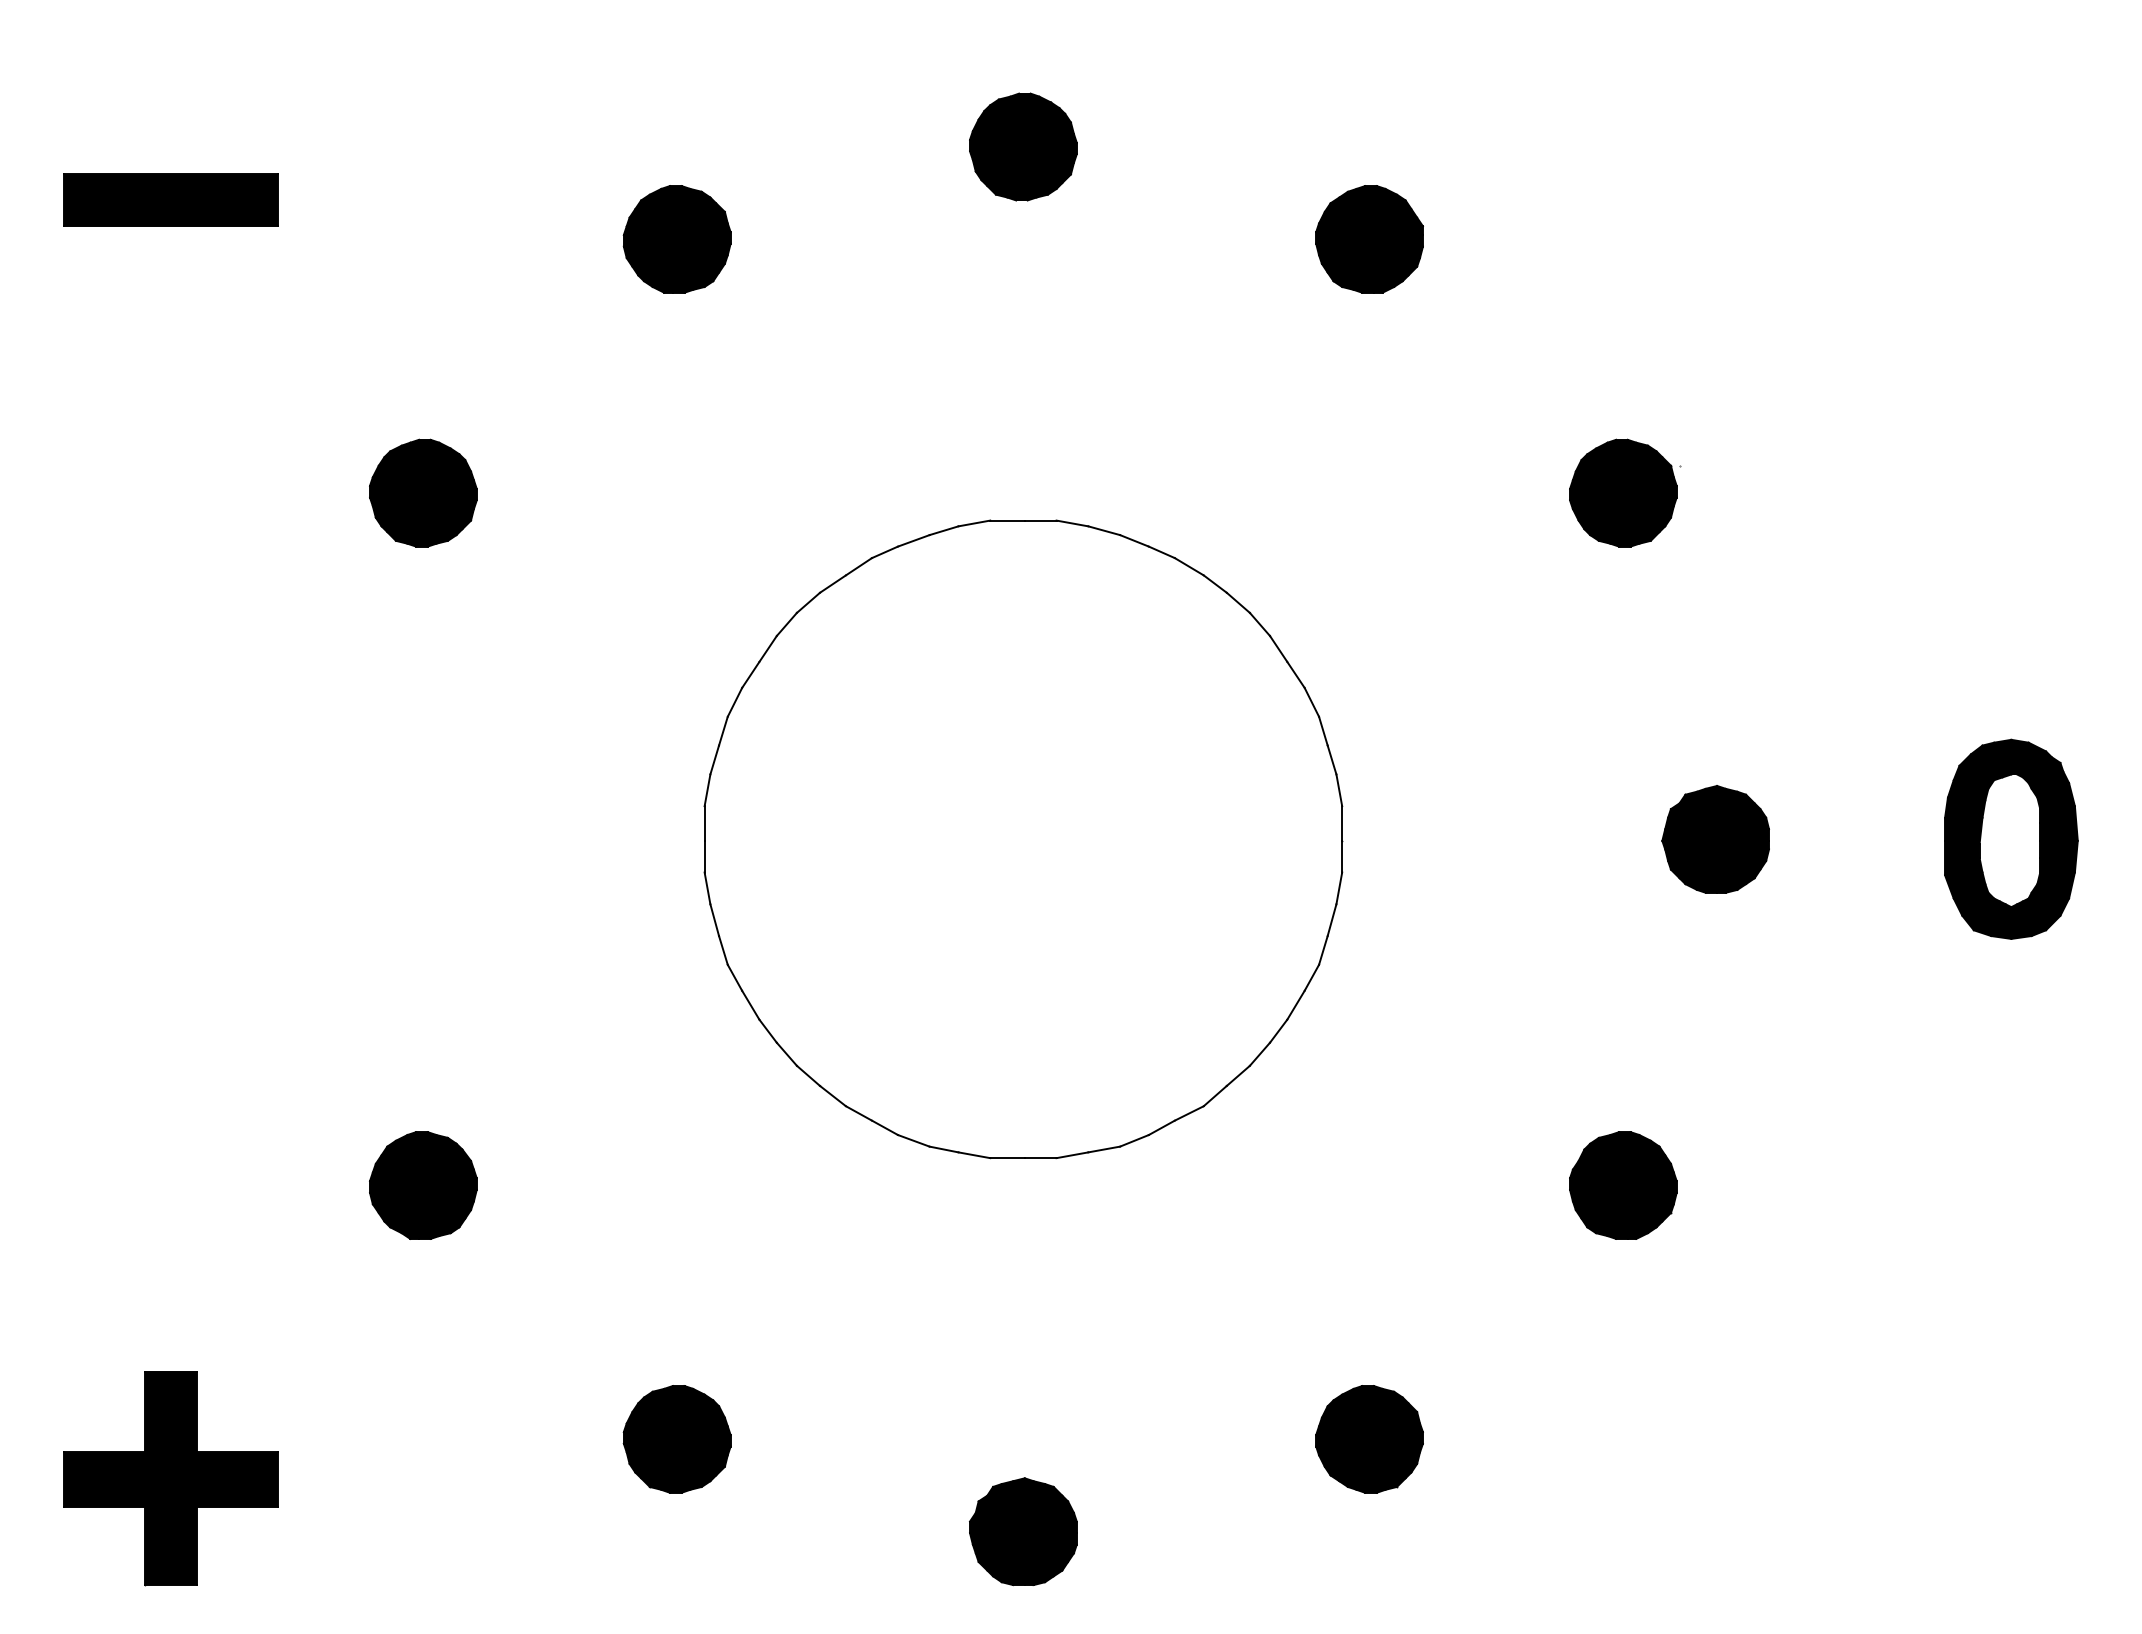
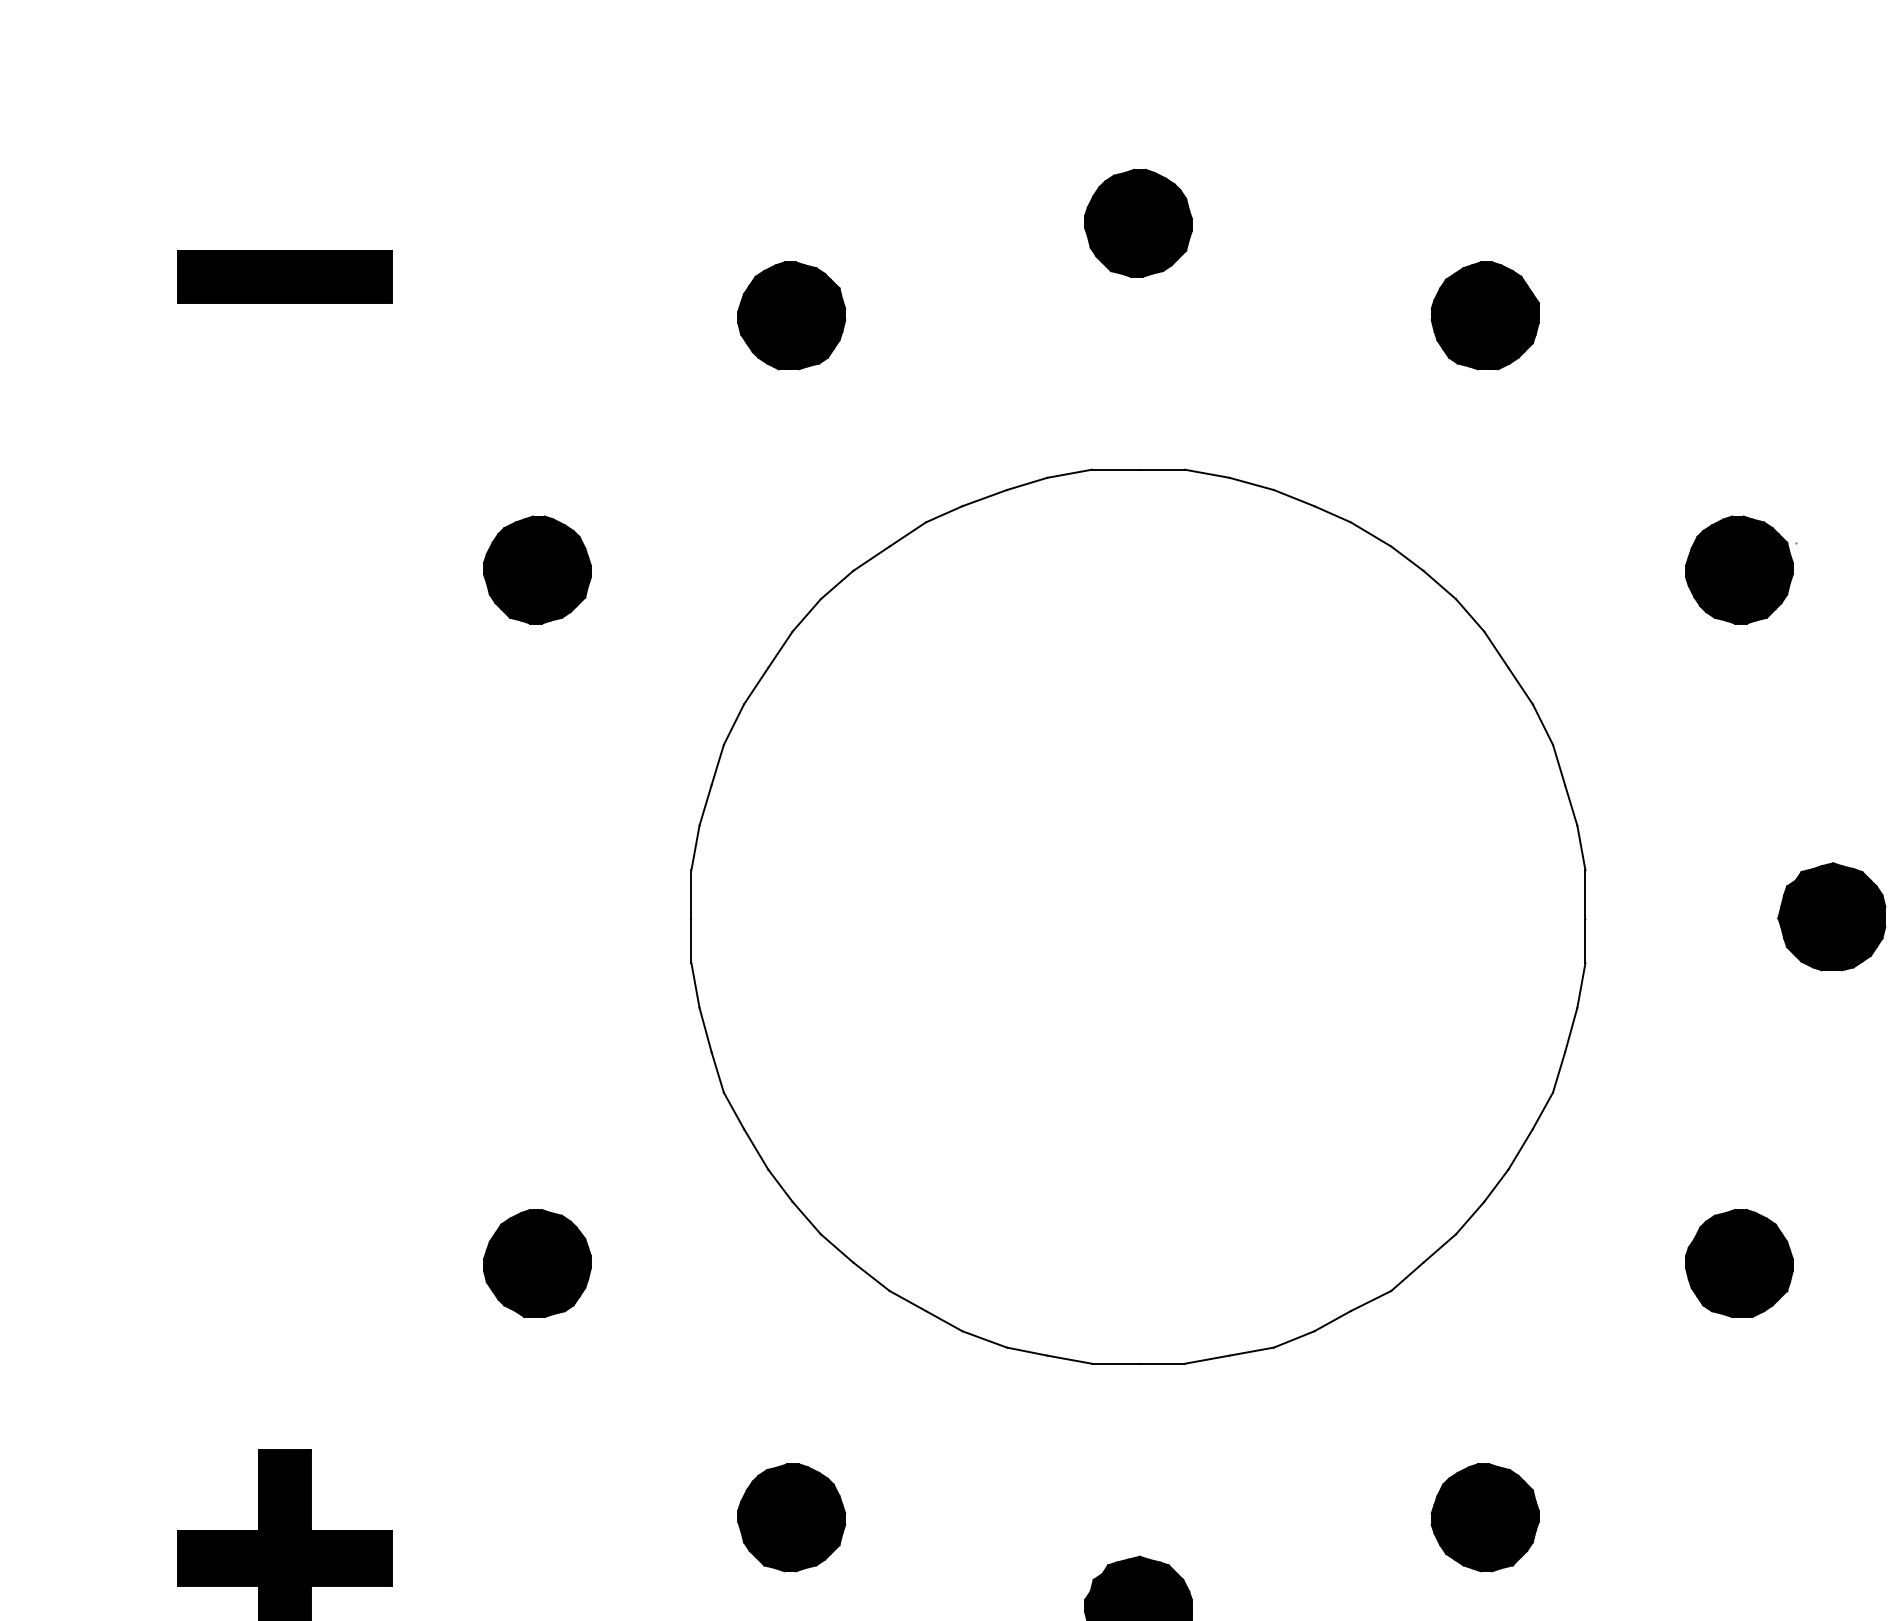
part: (1023, 839) -> (1138, 916), size x1.4

